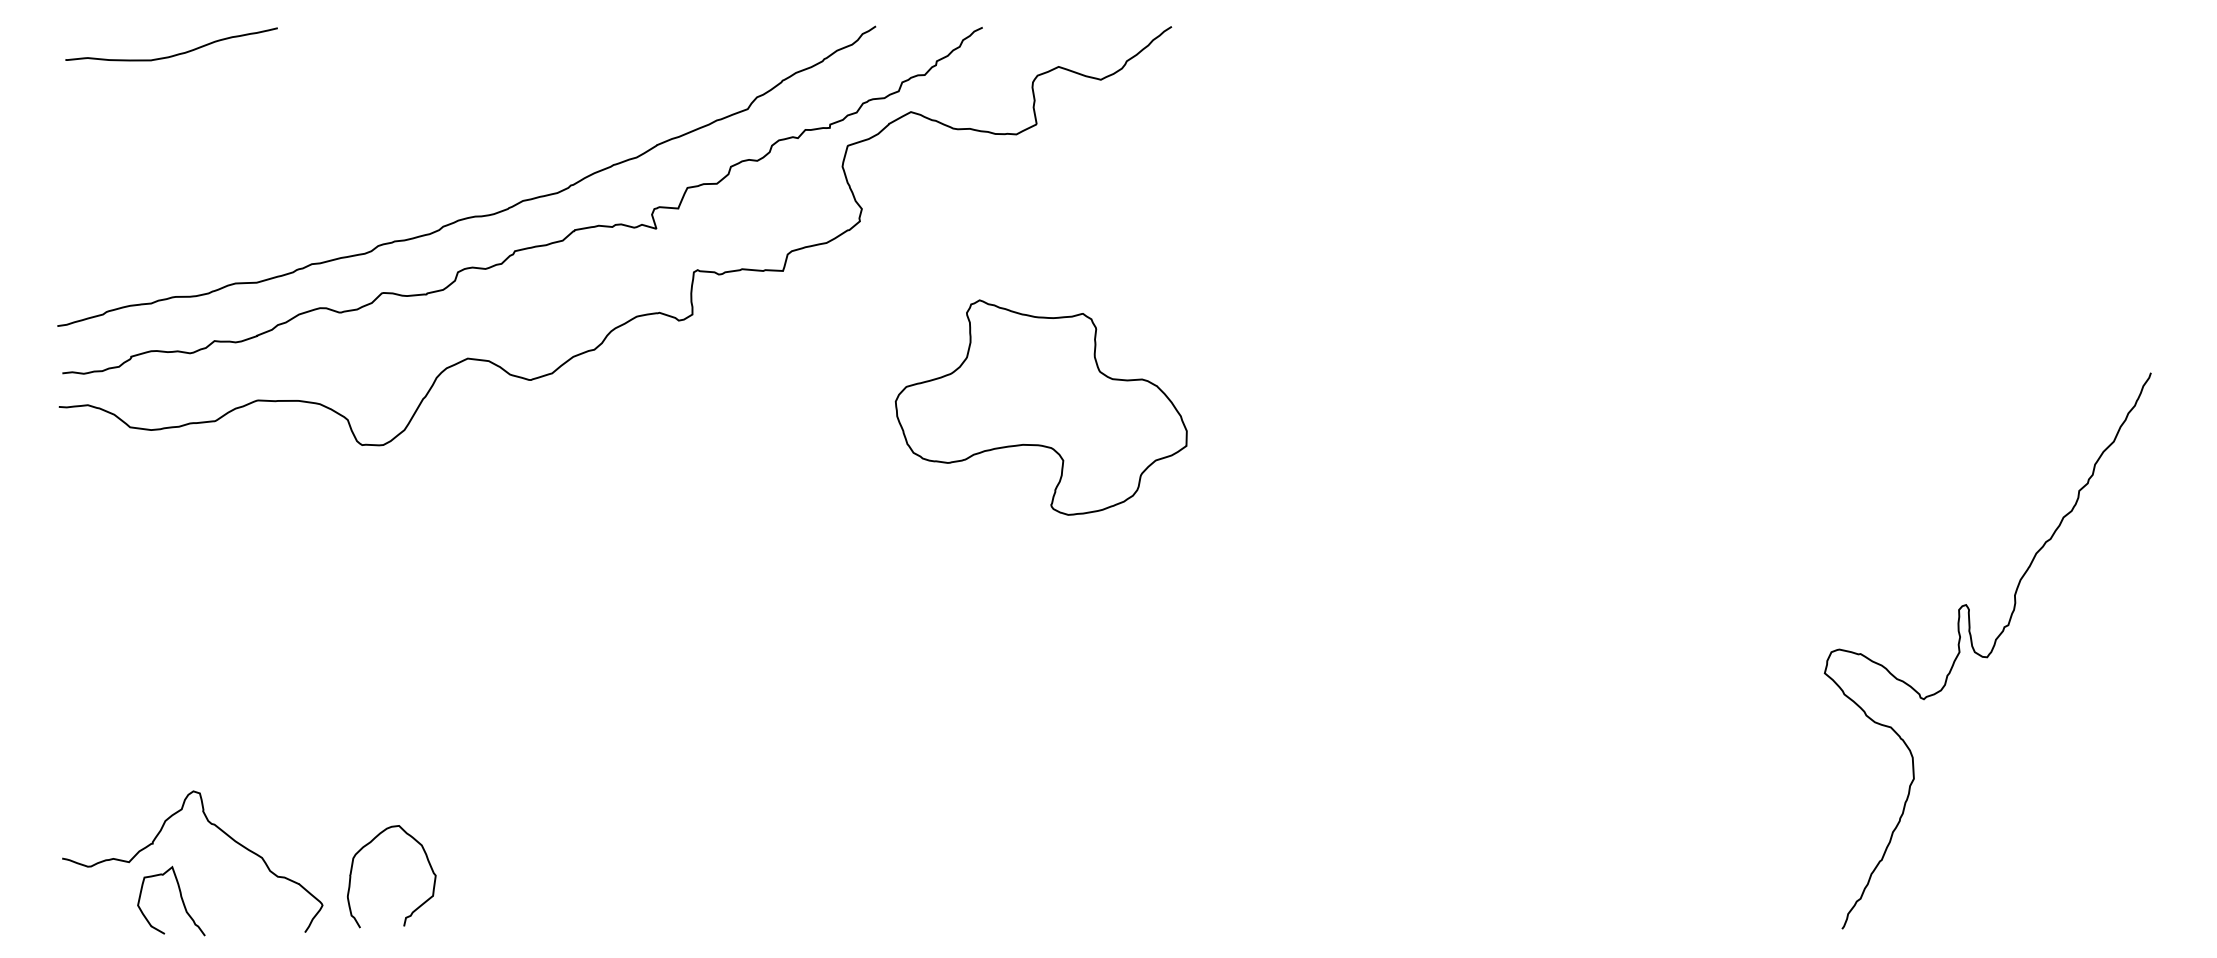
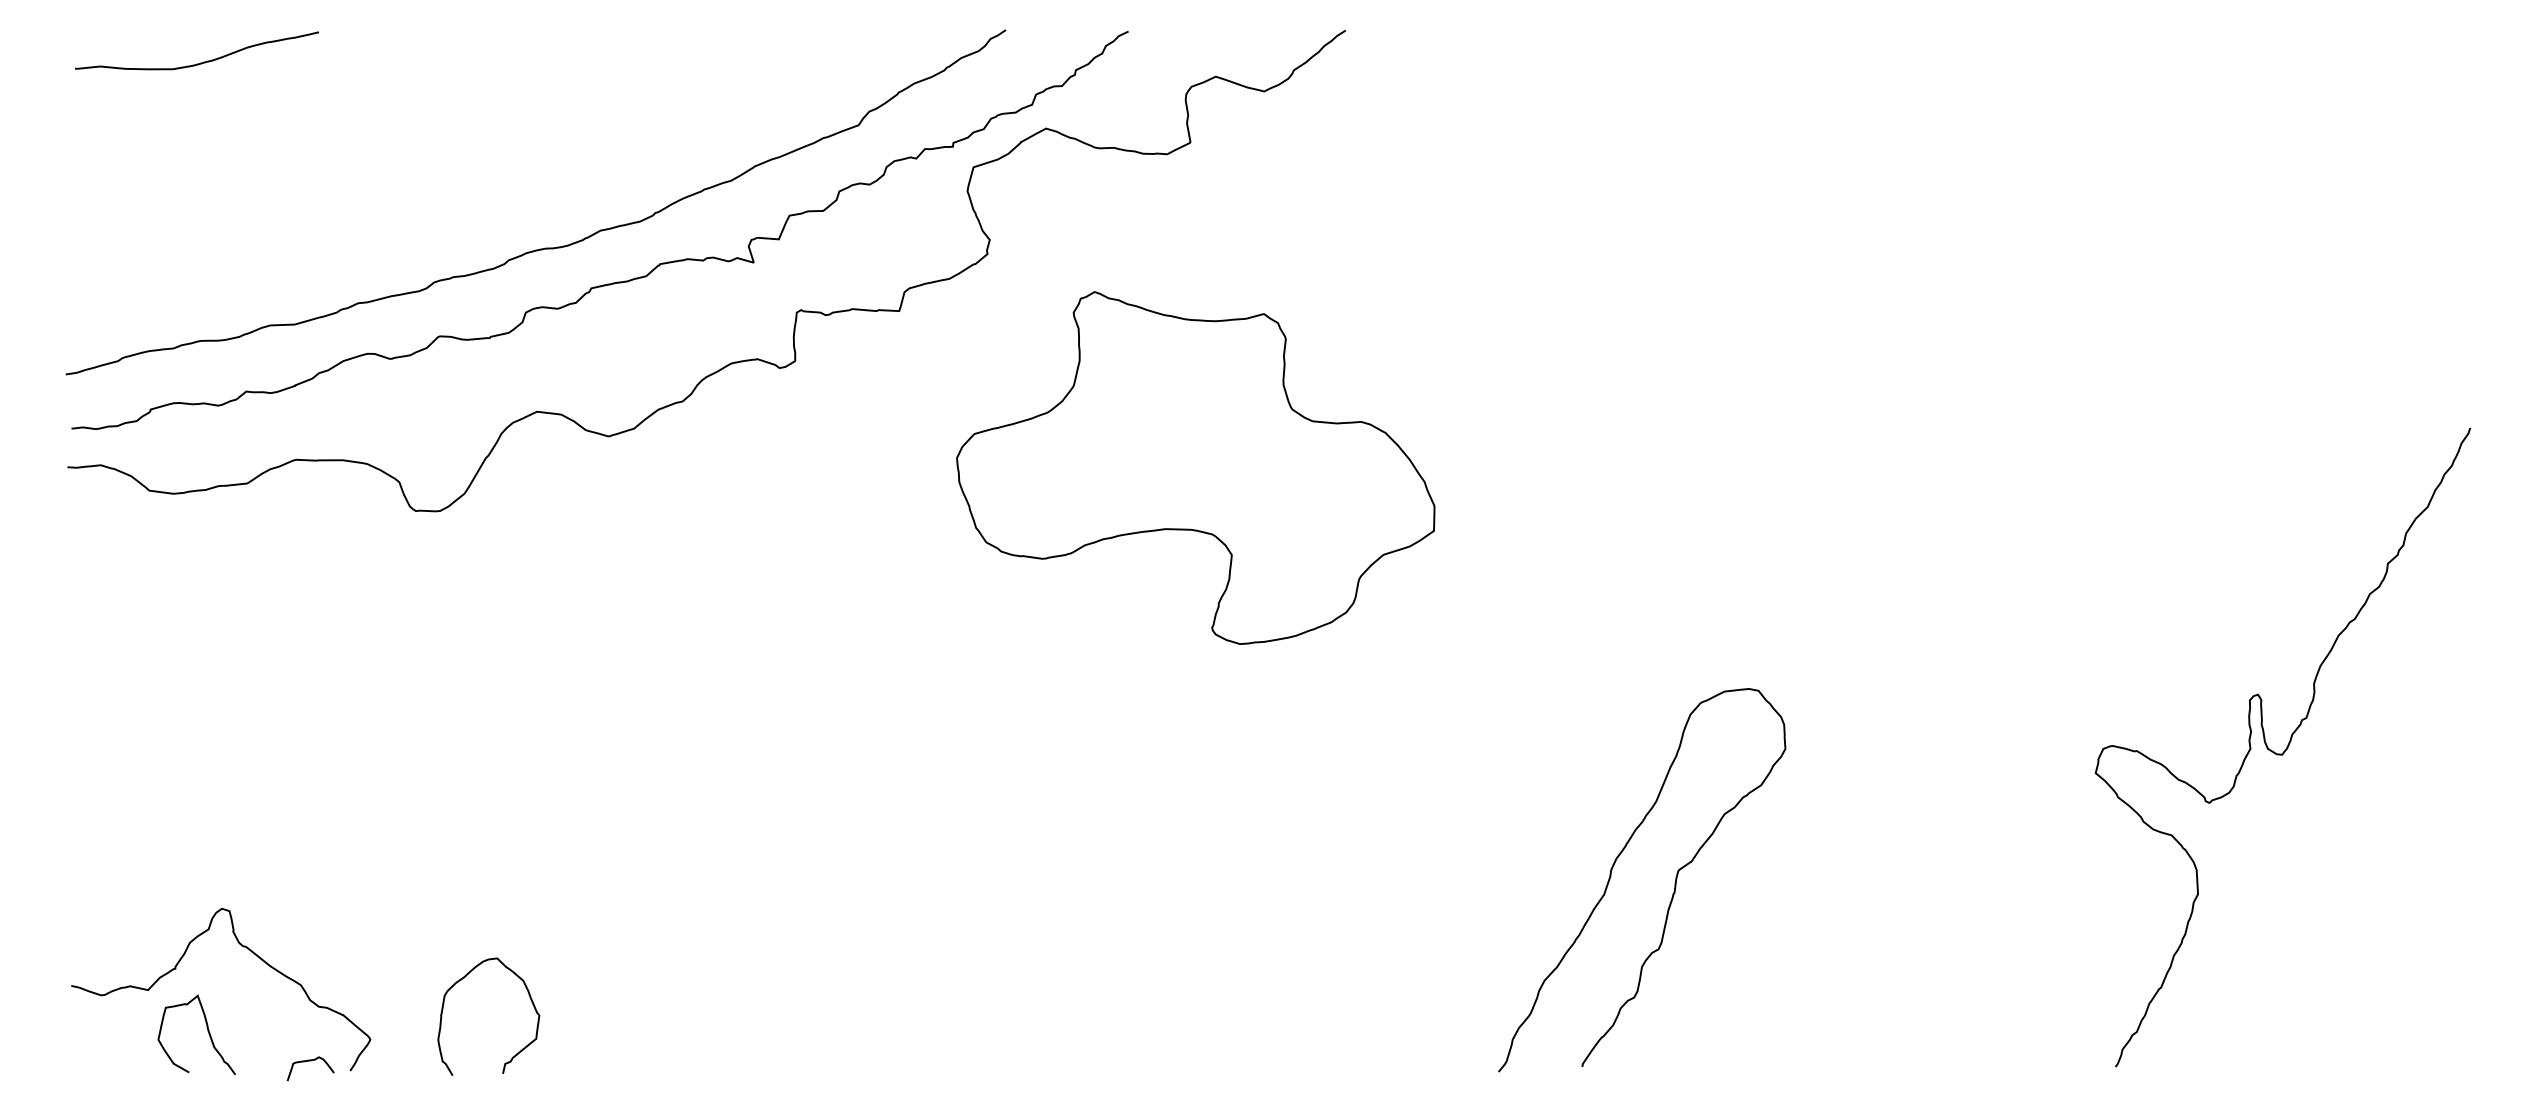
part: (1041, 407) -> (1195, 467), size x1.43
curve: (1403, 763) -> (1611, 876), added
curve: (370, 843) -> (464, 978), moved
curve: (270, 924) -> (310, 1061), added

